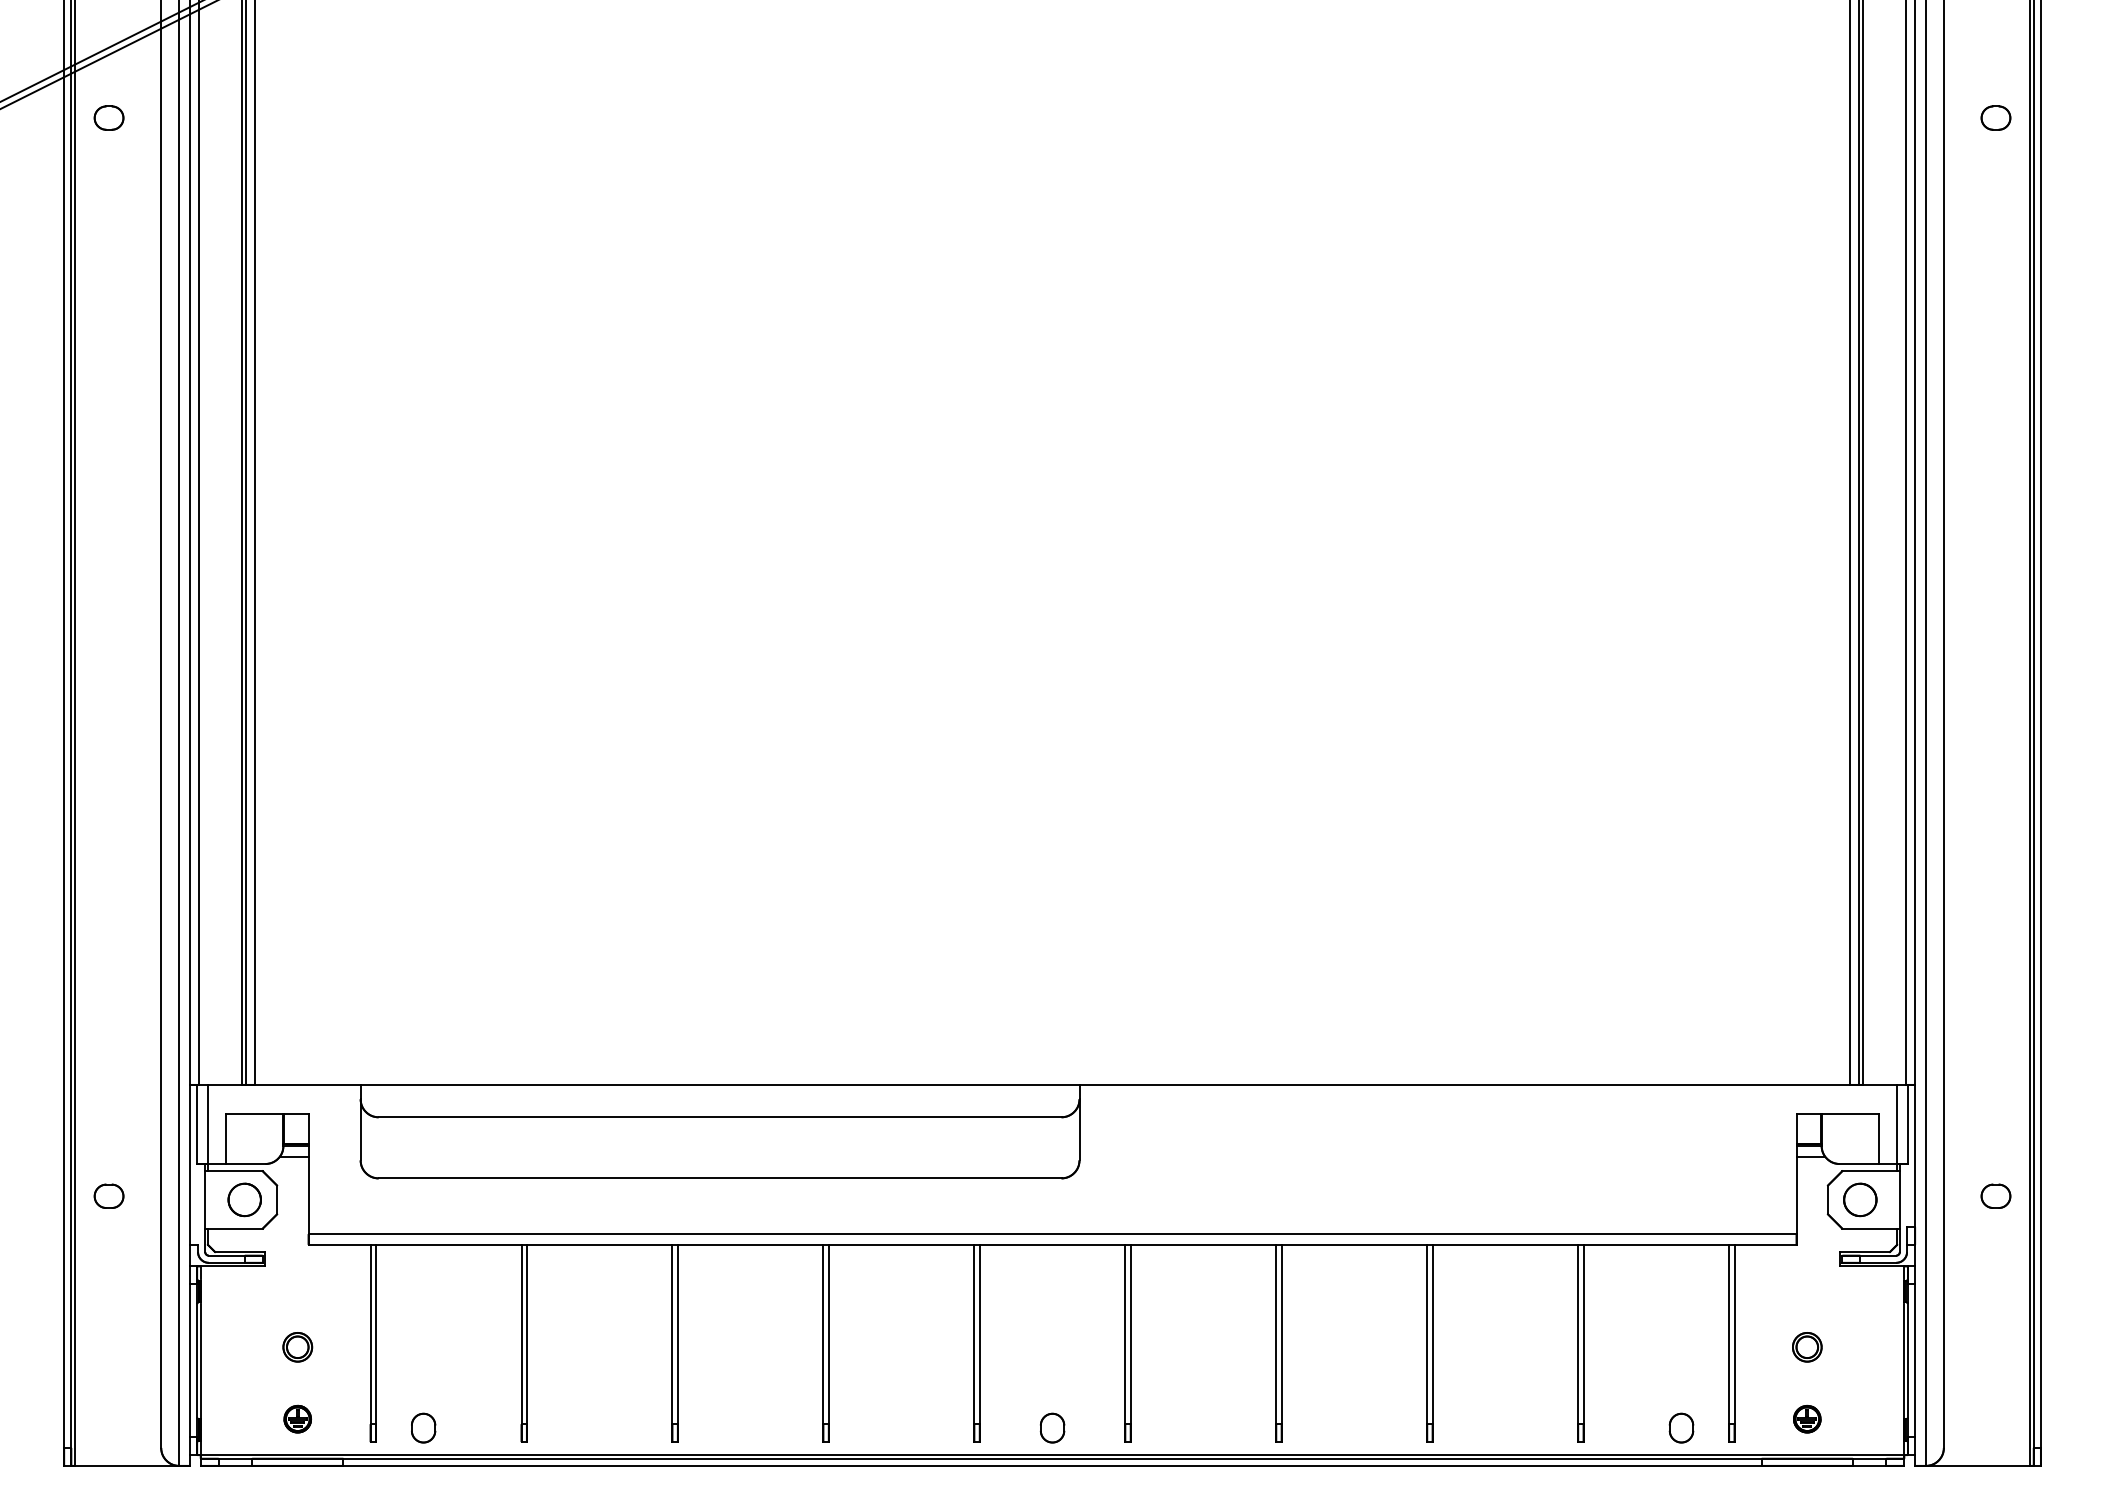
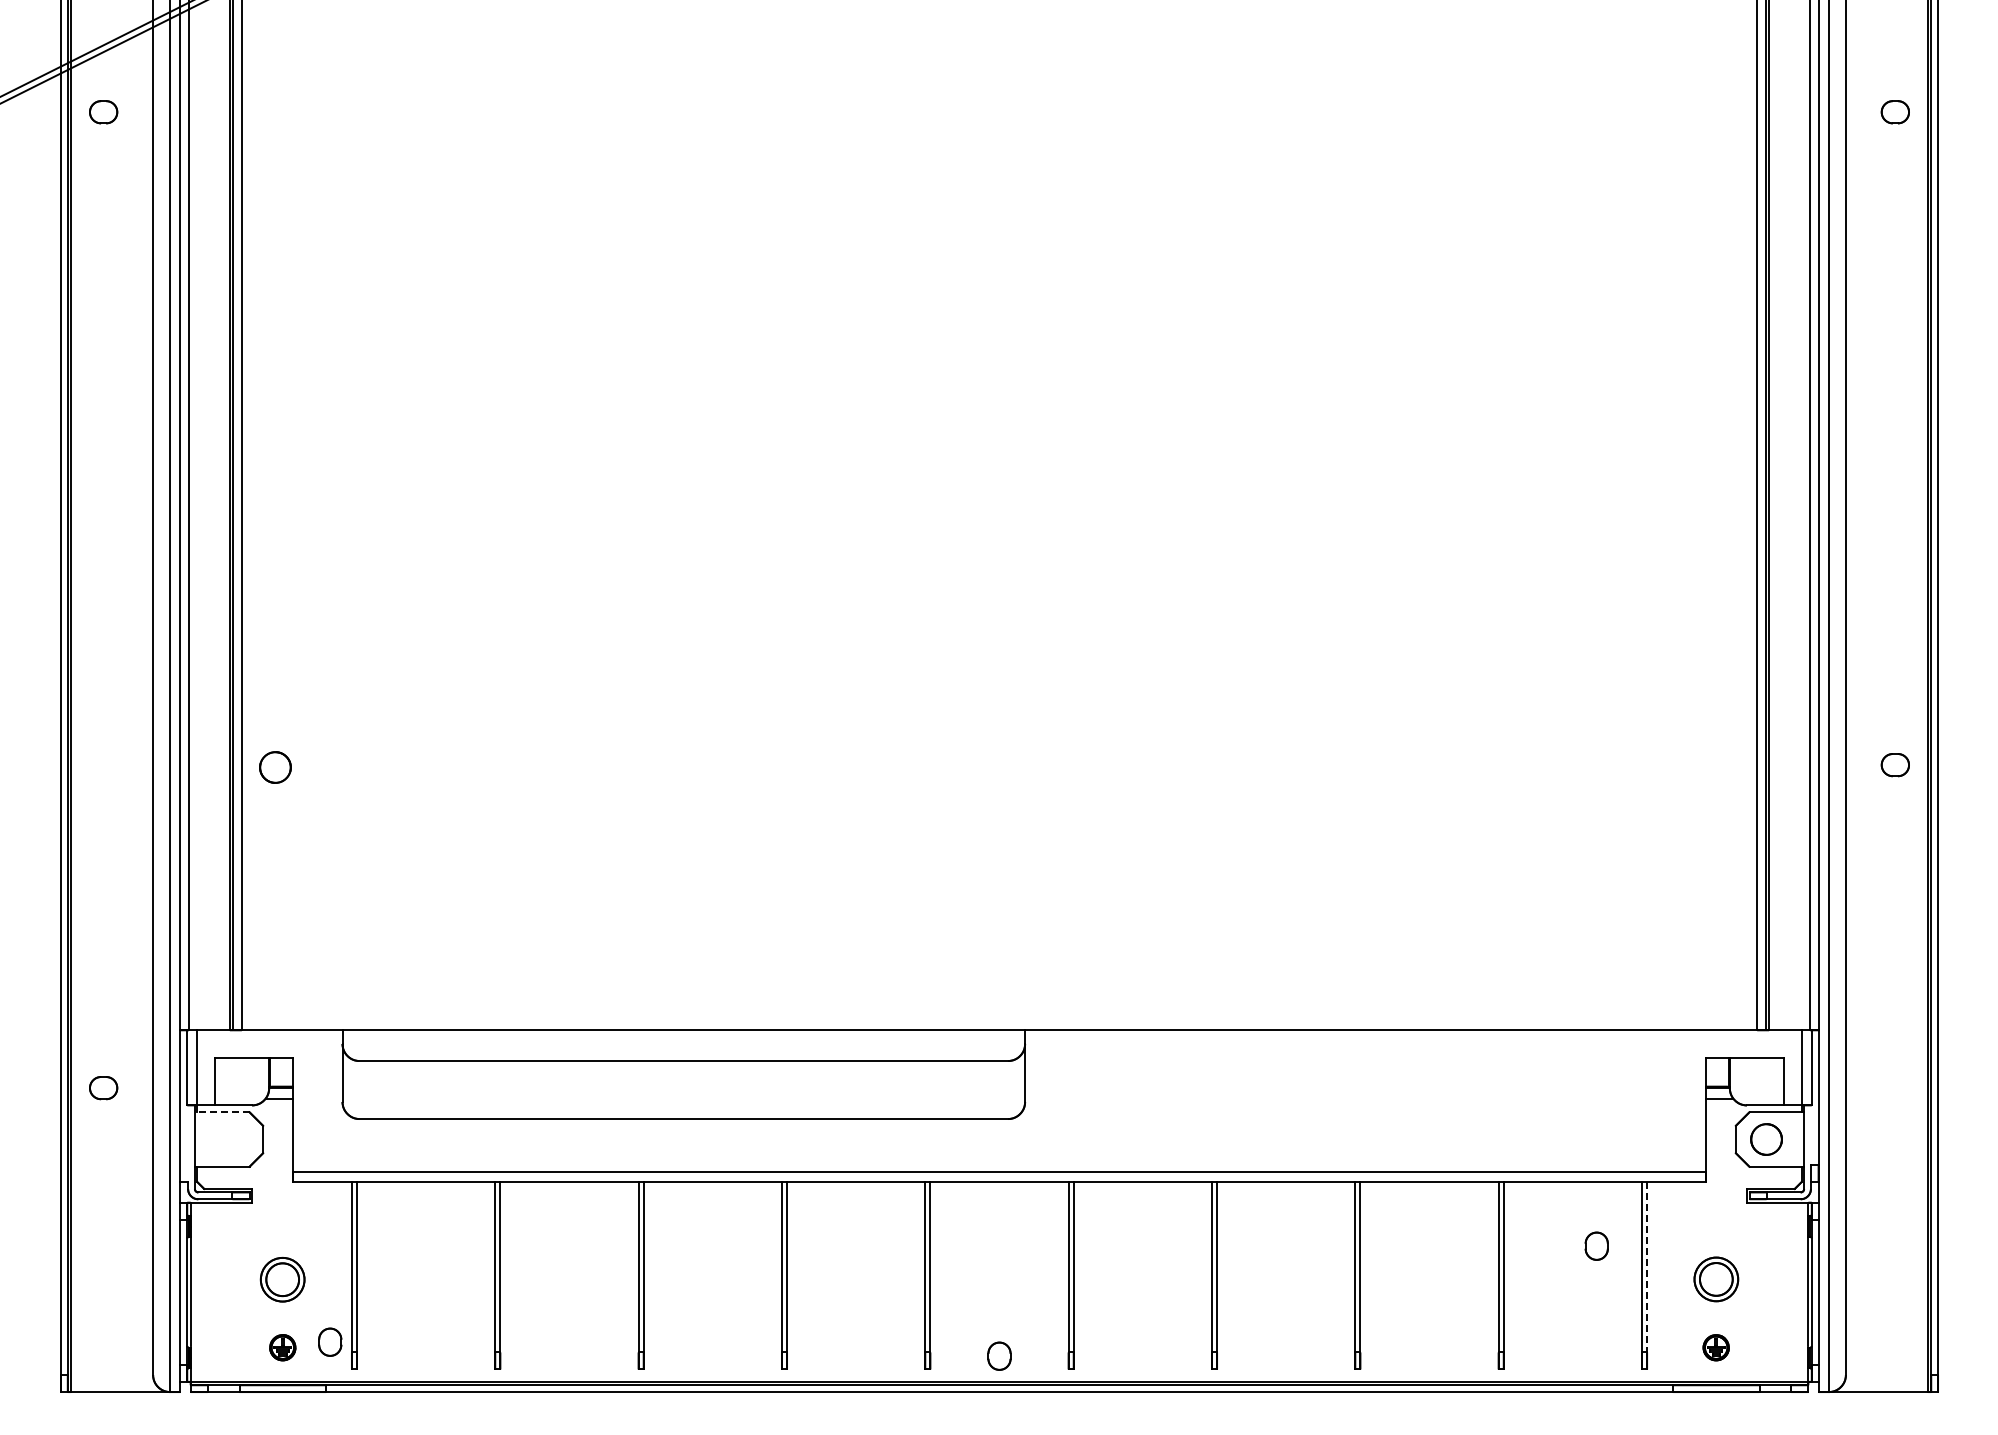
line: (233, 1171) -> (221, 1112), solid -> dashed
part: (108, 1196) -> (103, 1088), moved
part: (1995, 1196) -> (1894, 765), moved
part: (244, 1199) -> (275, 767), moved
line: (1734, 1334) -> (1647, 1267), solid -> dashed
part: (297, 1346) -> (282, 1278), size x1.6
part: (1806, 1347) -> (1715, 1279), size x1.6
part: (423, 1427) -> (330, 1341), moved
part: (1681, 1427) -> (1596, 1245), moved

